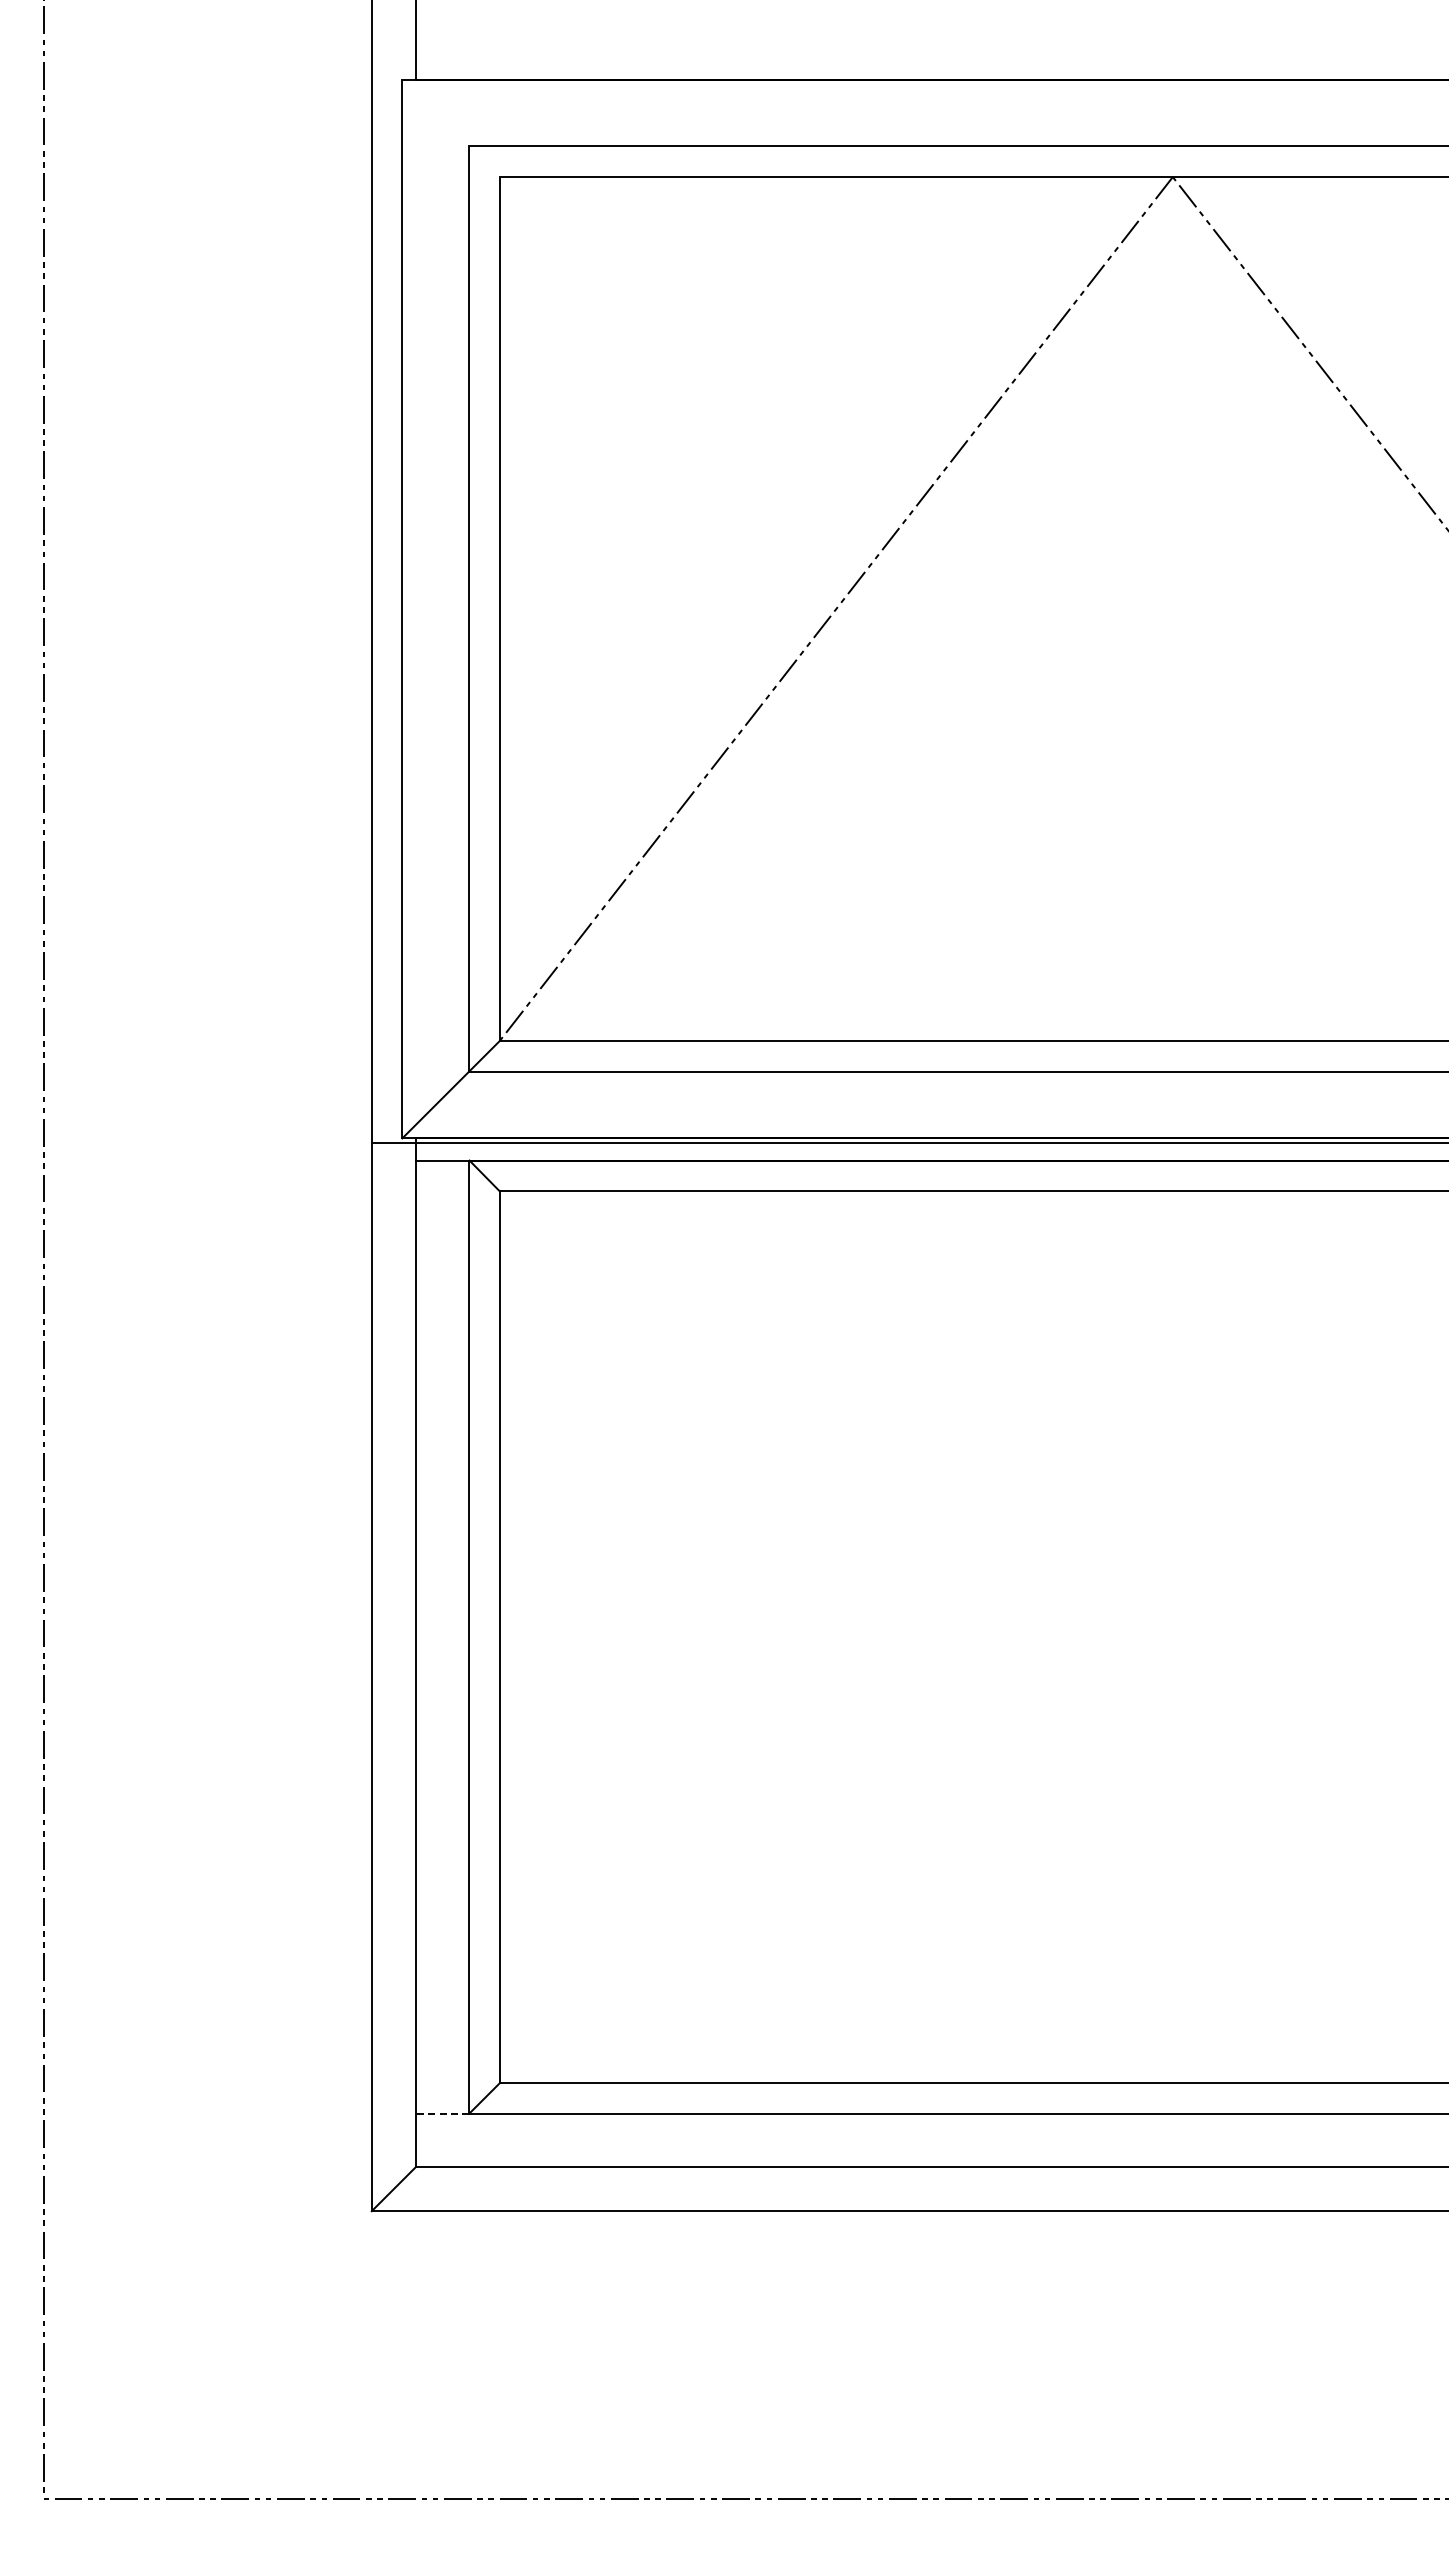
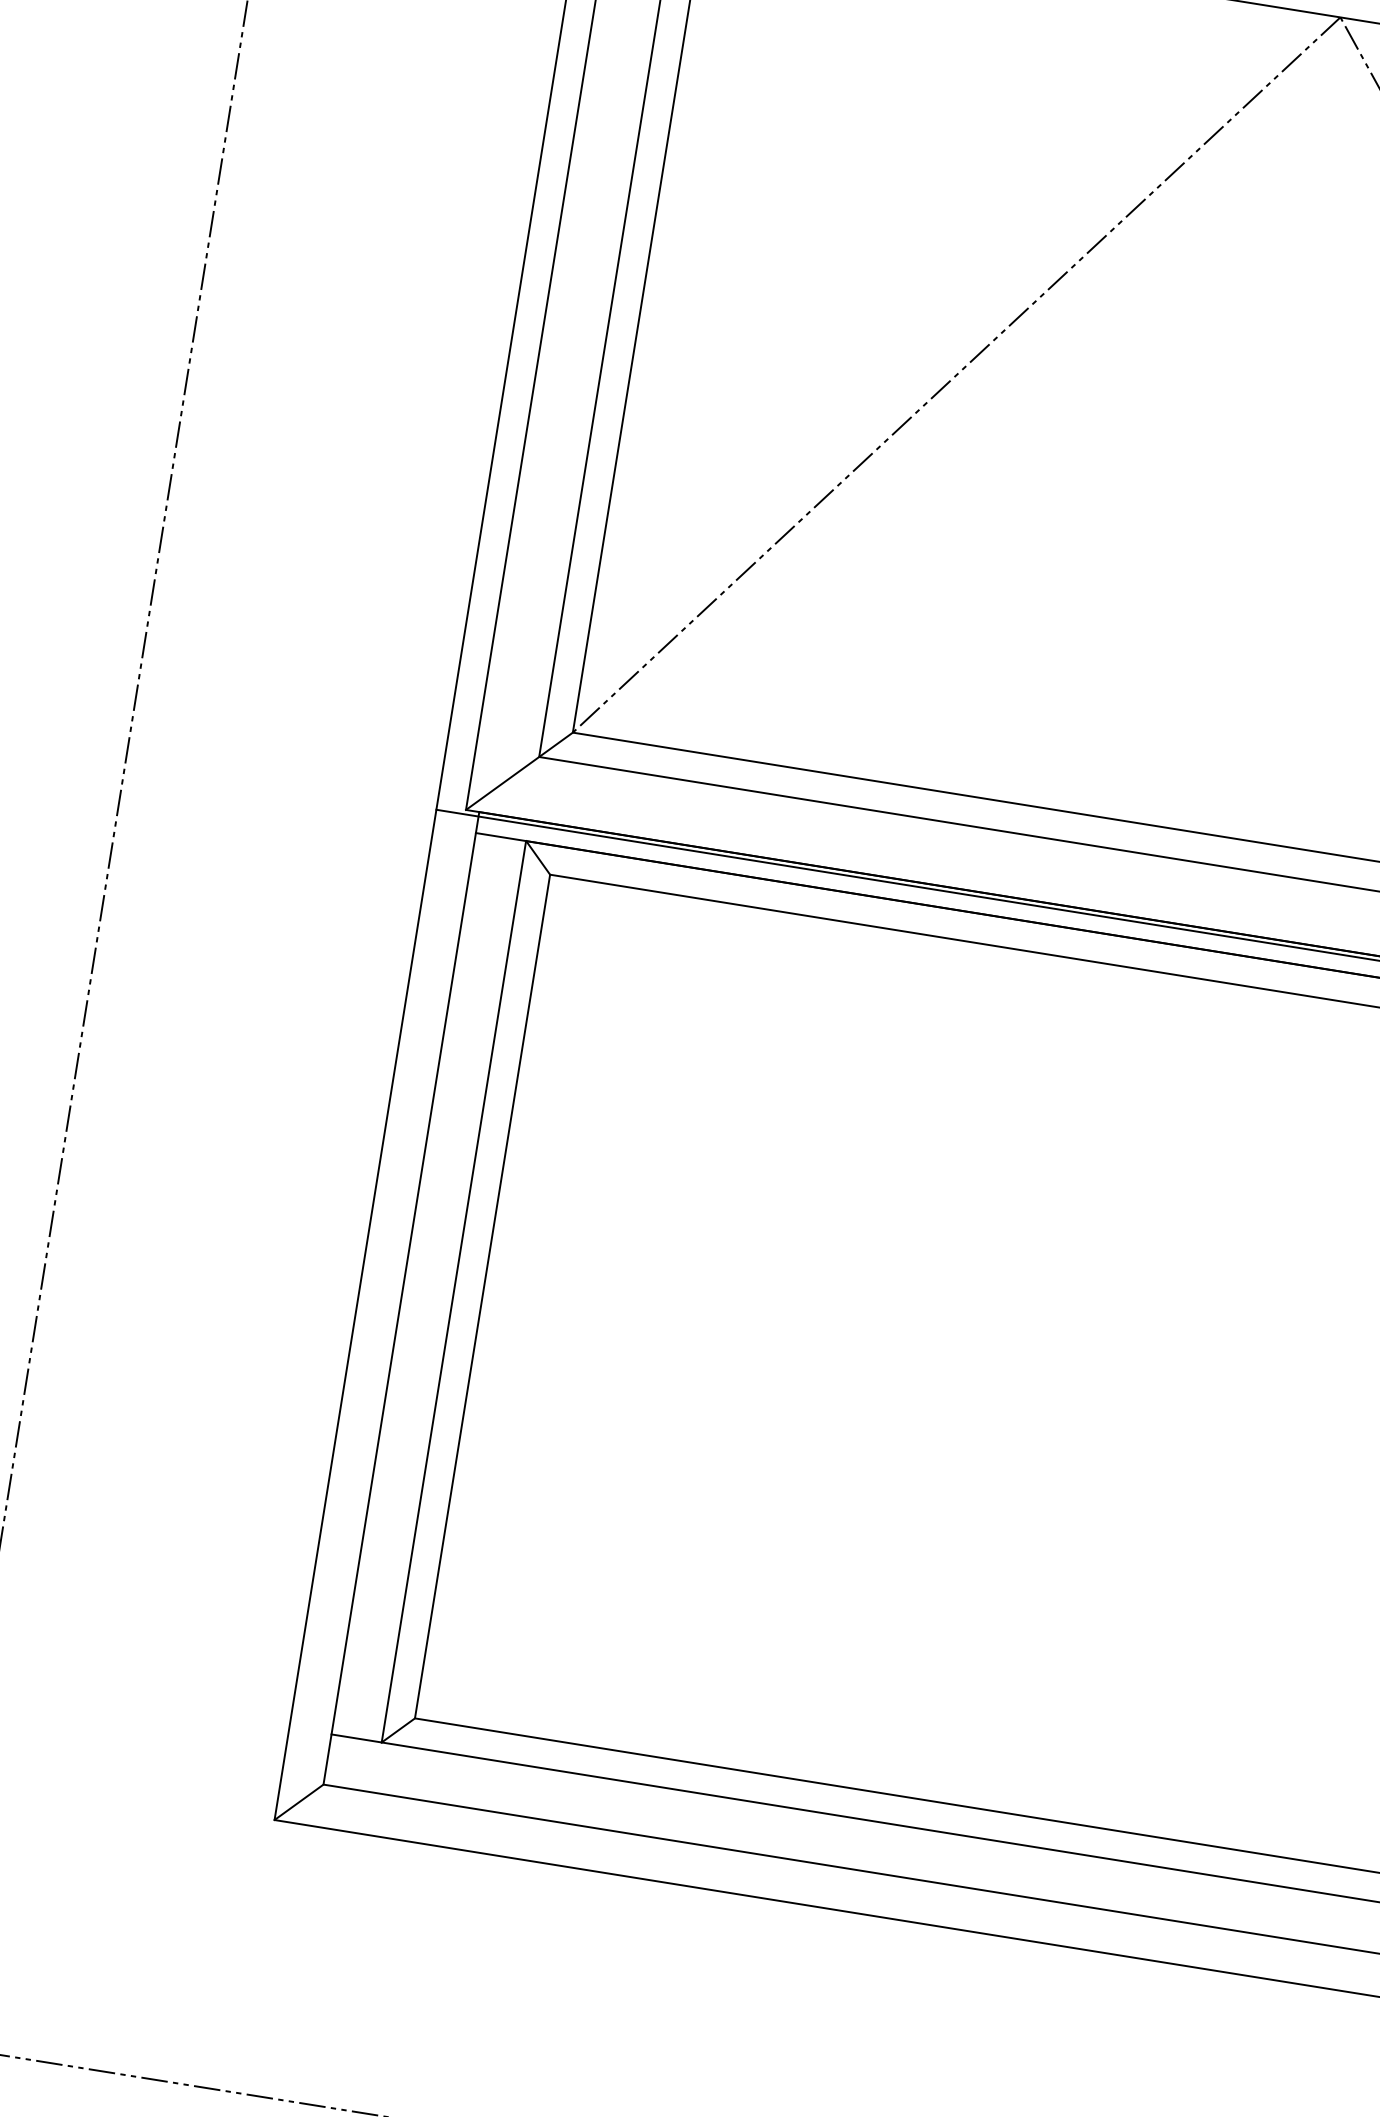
line: (442, 2113) -> (356, 1738), dashed -> solid

